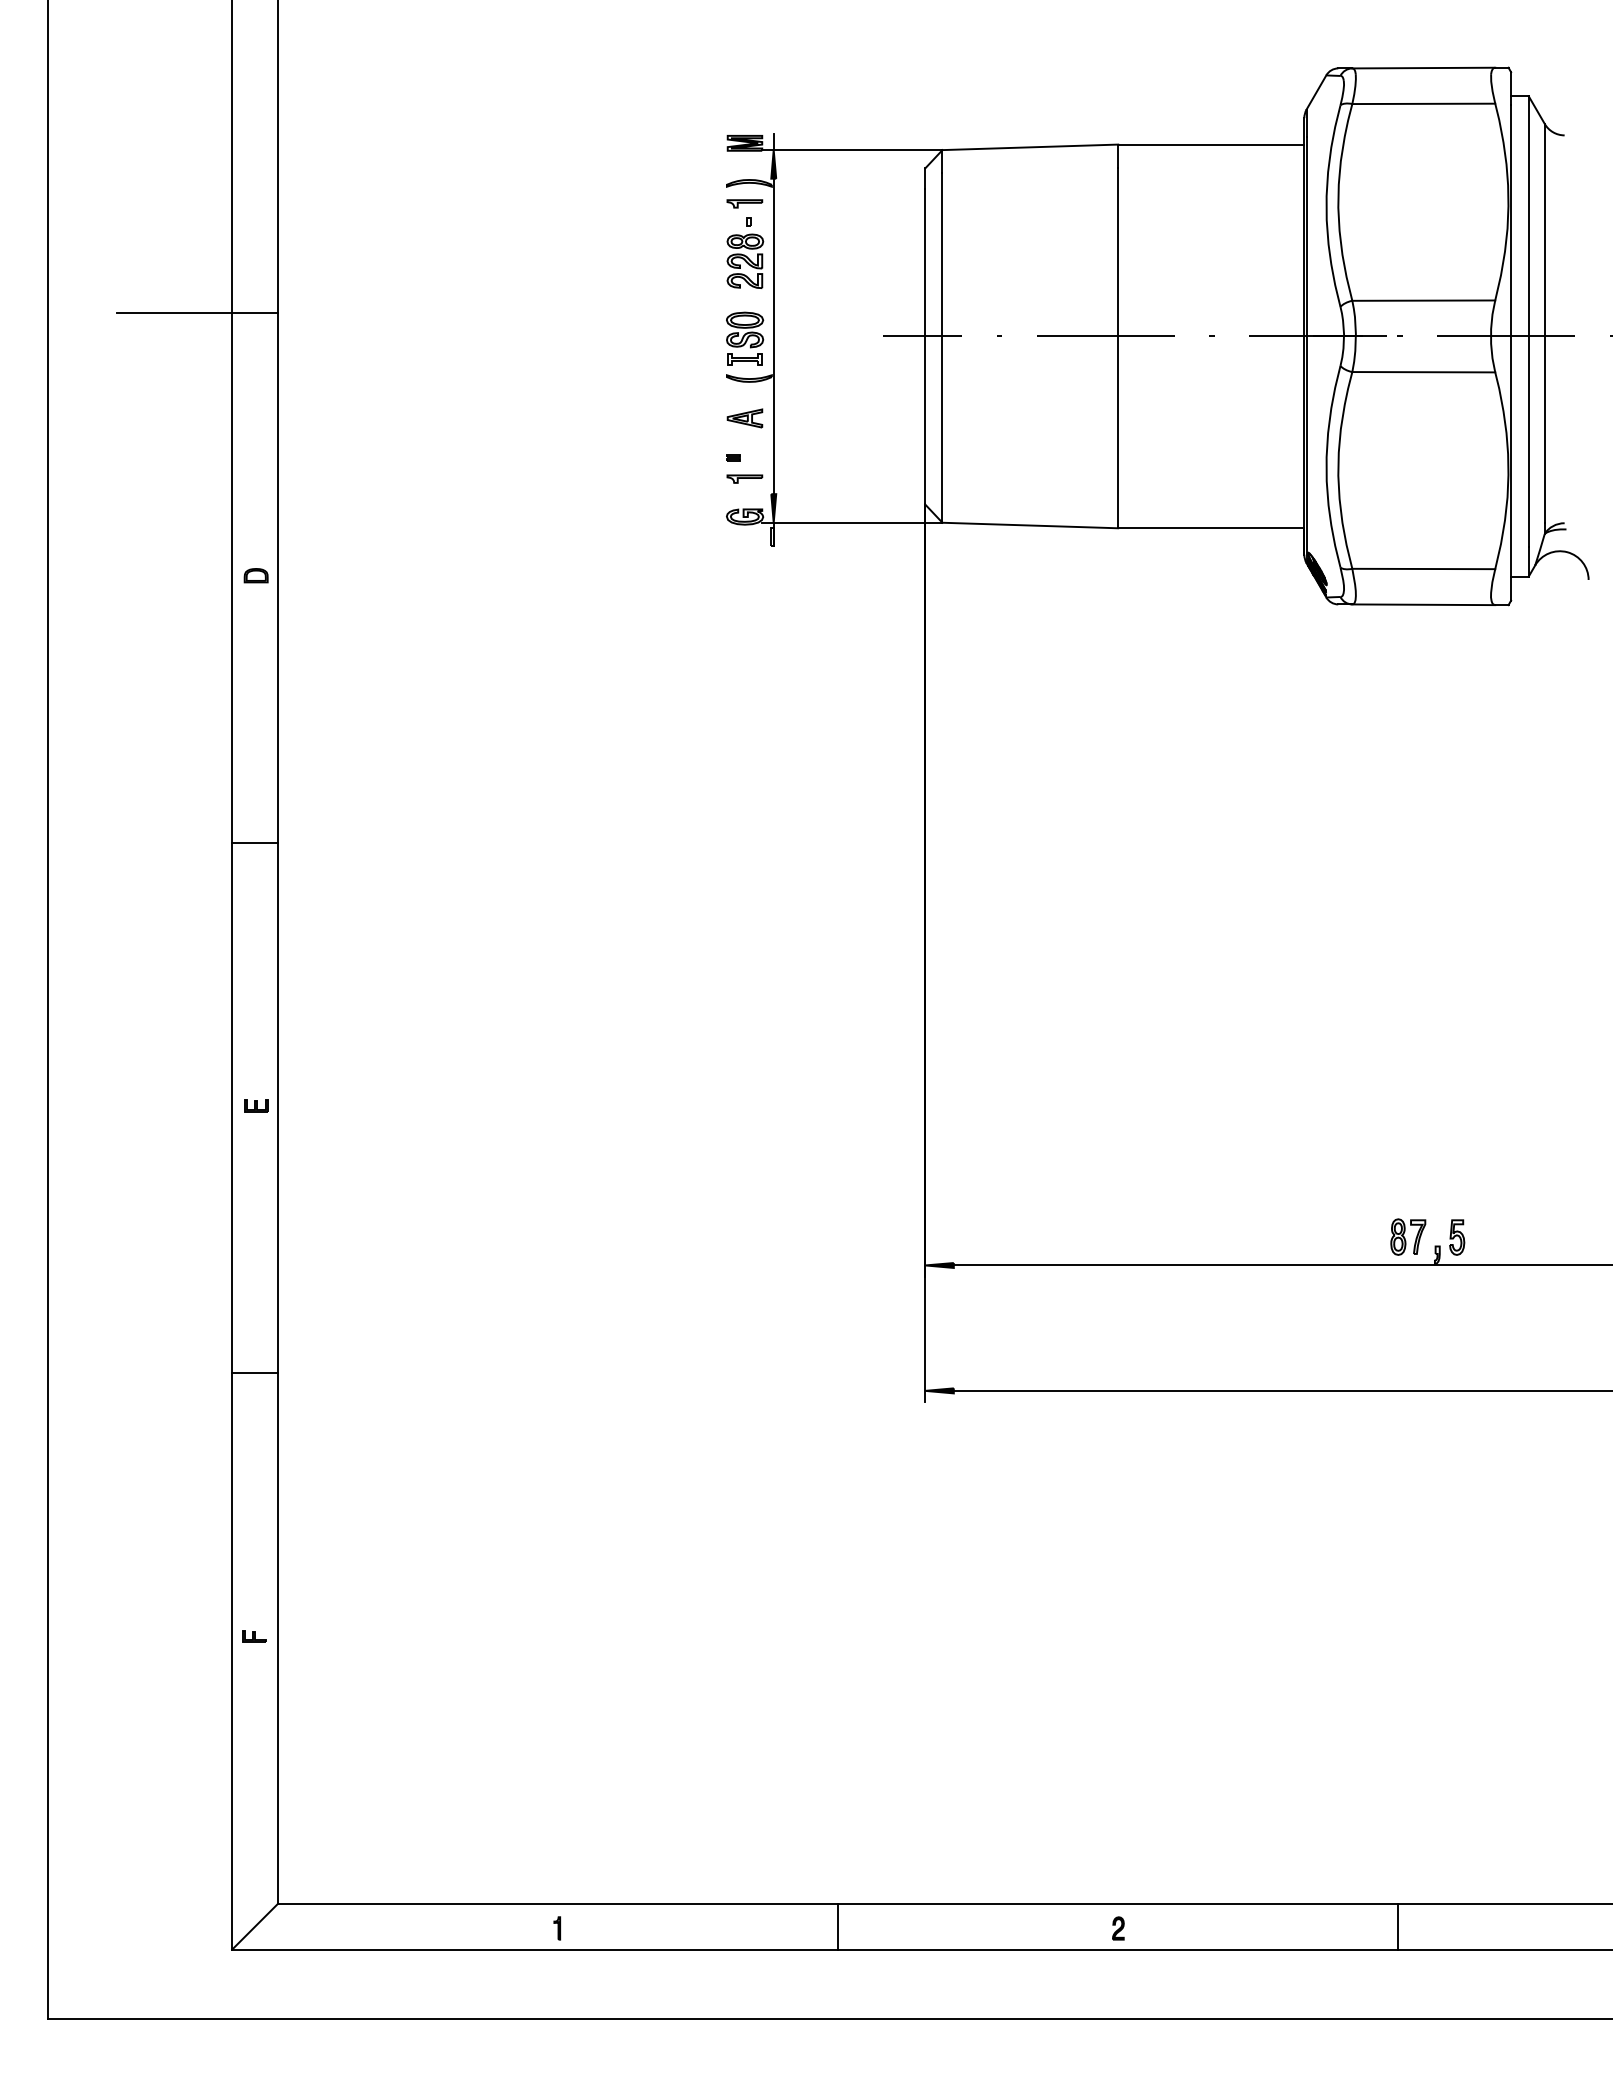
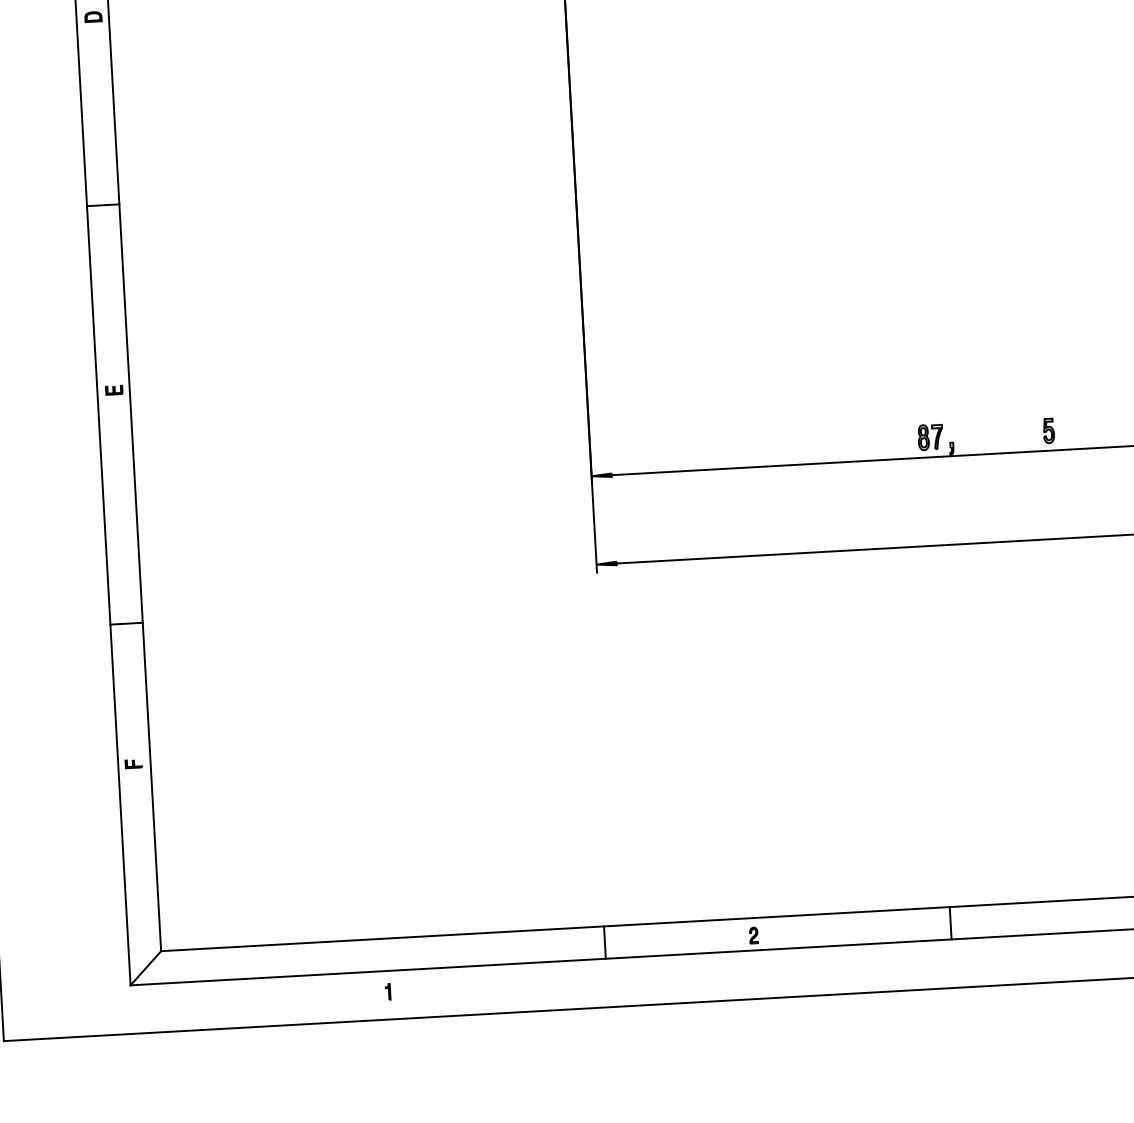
part: (1457, 1237) -> (1049, 431), moved
line: (255, 1373) -> (126, 623), moved
line: (838, 1926) -> (605, 942), moved
part: (556, 1928) -> (387, 992), moved

